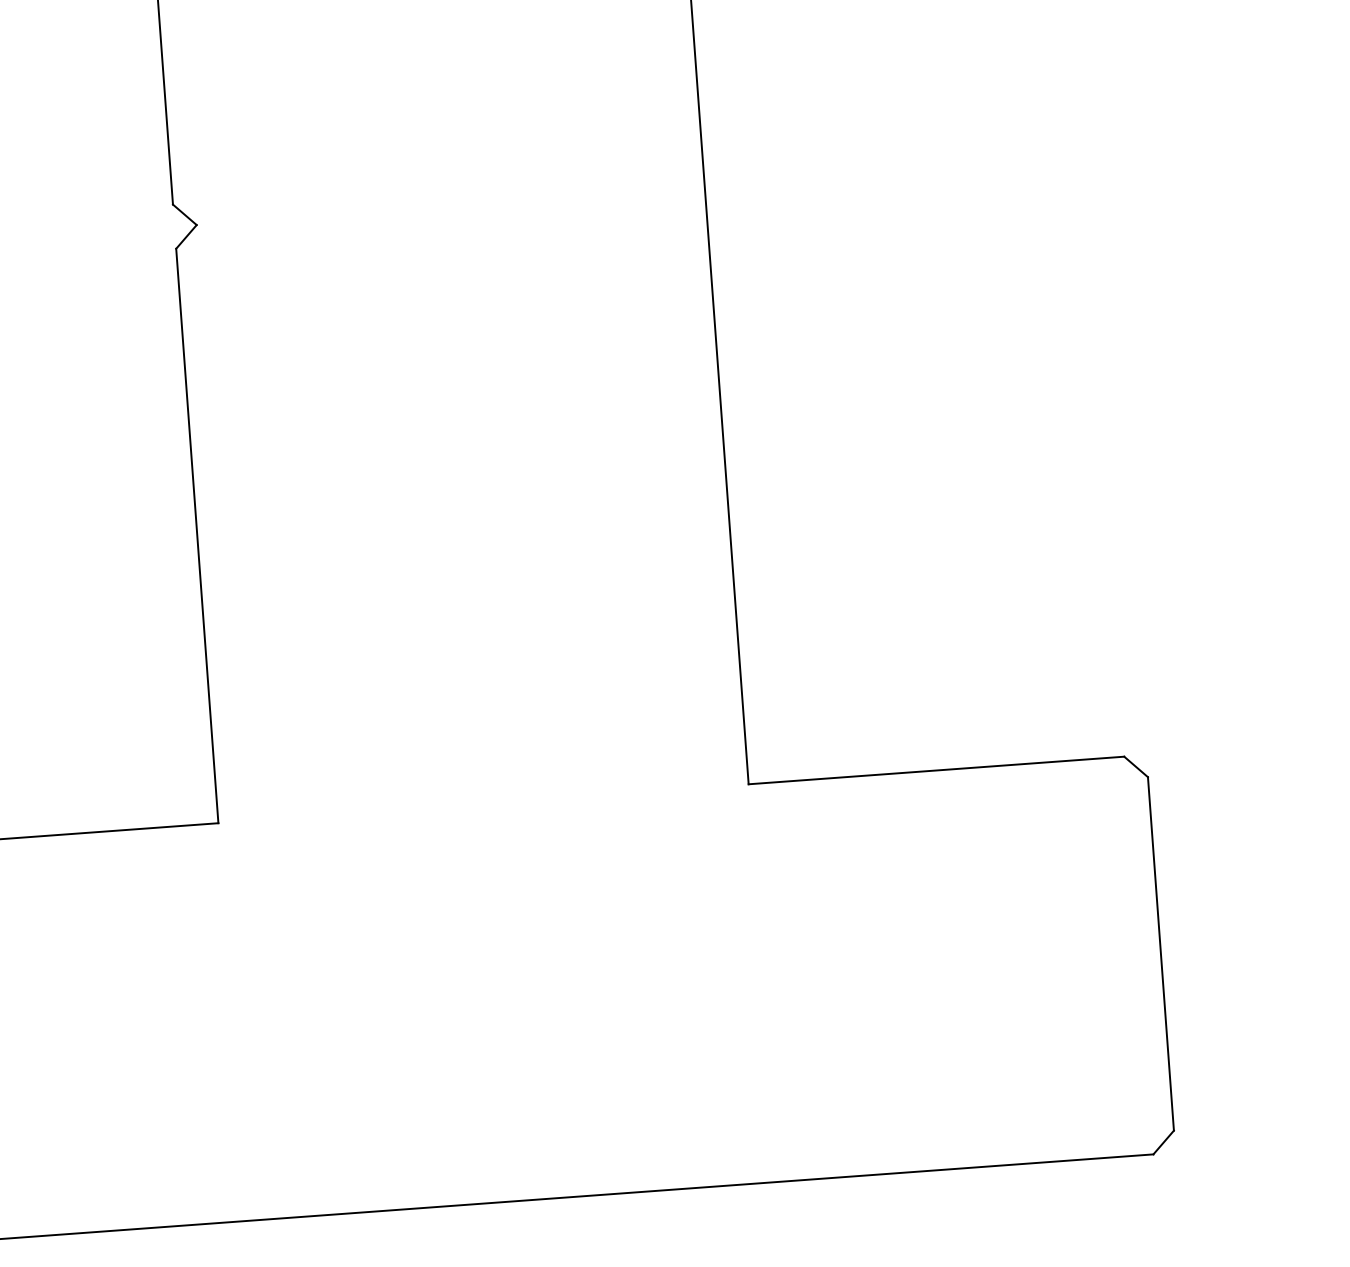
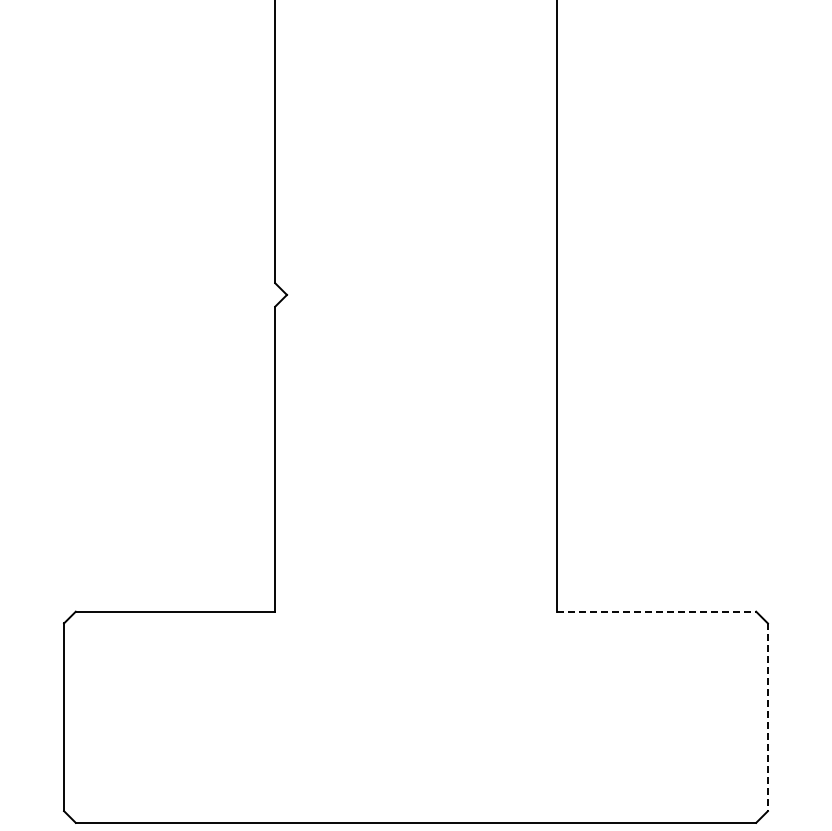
line: (936, 770) -> (656, 611), solid -> dashed
line: (1160, 954) -> (767, 717), solid -> dashed

